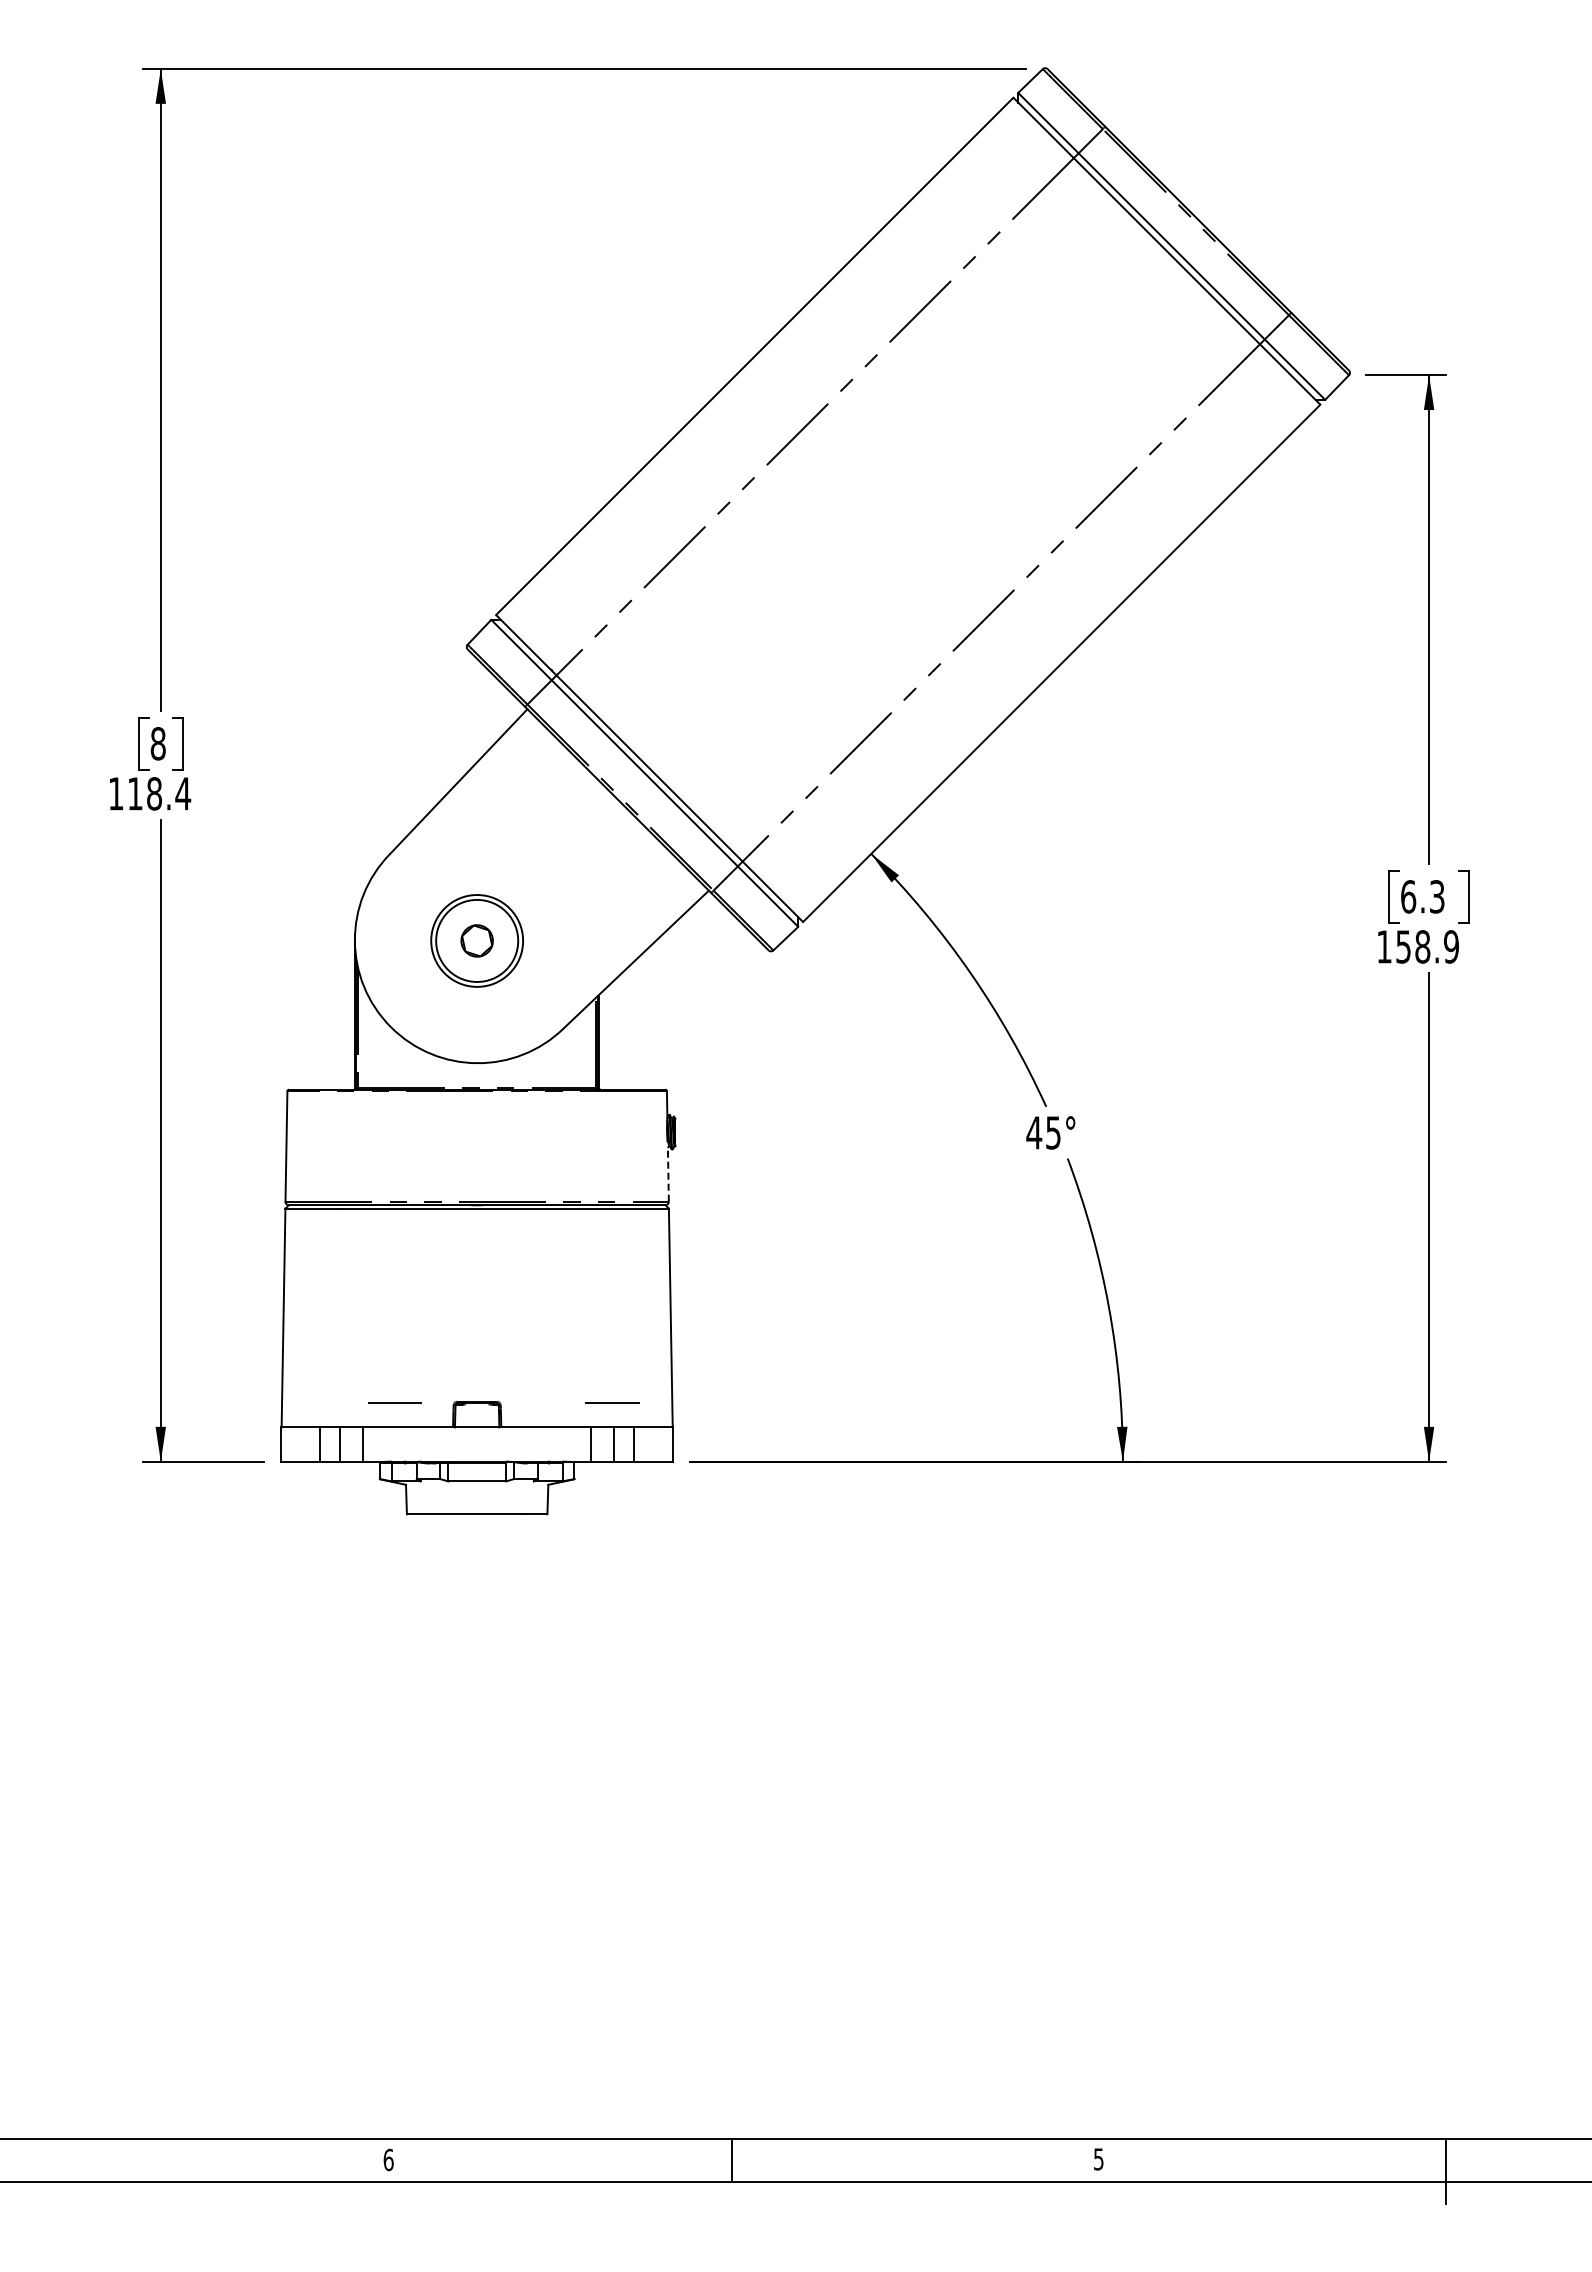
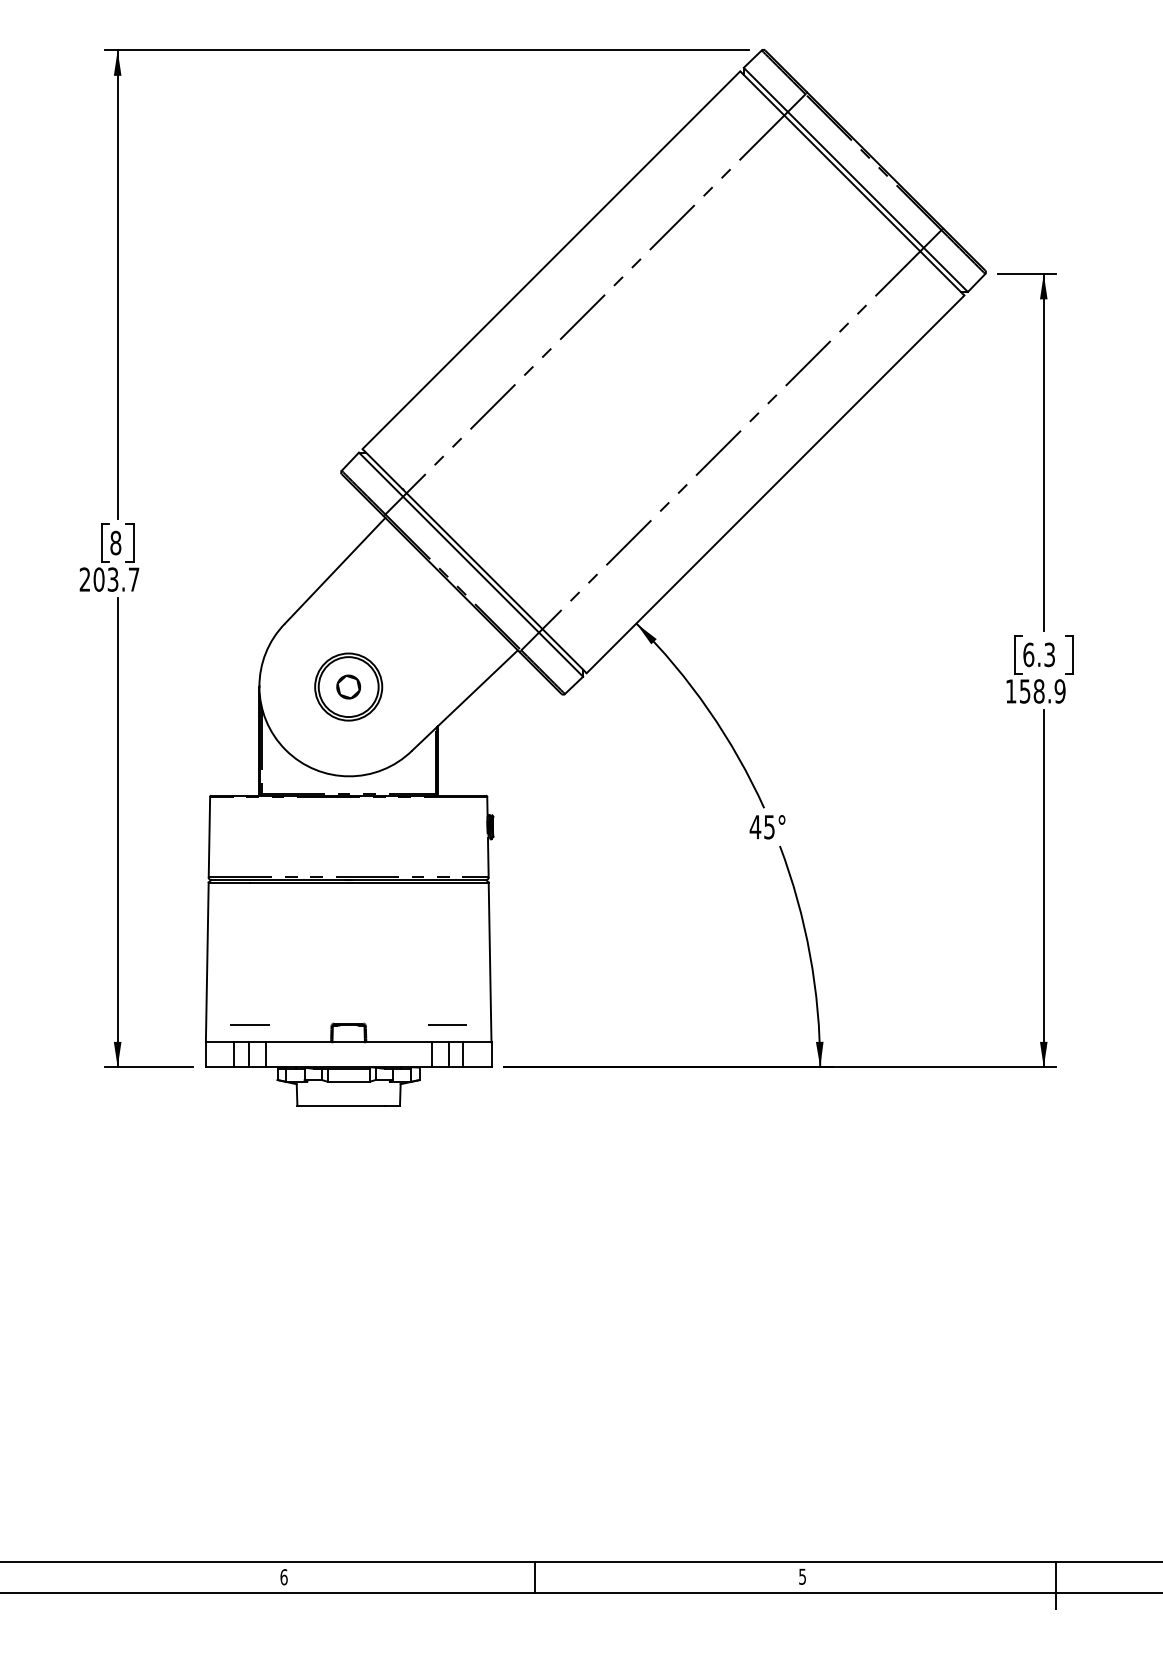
text: (149, 793) -> (109, 579), 118.4 -> 203.7
line: (668, 1174) -> (488, 857), dashed -> solid
line: (394, 1402) -> (249, 1024), moved

